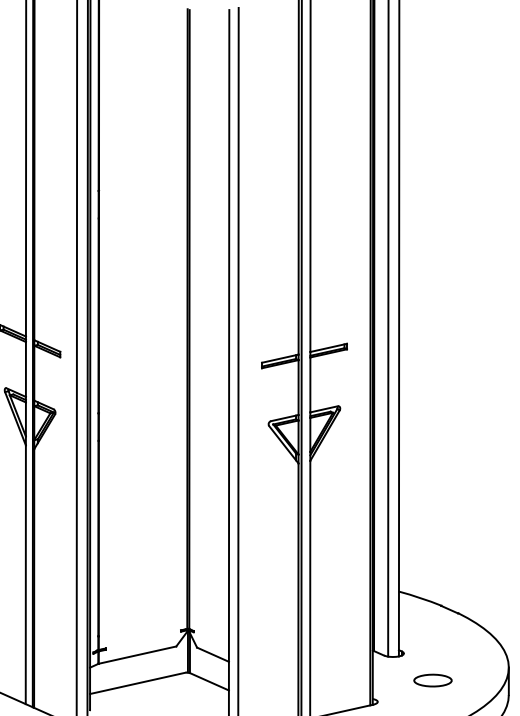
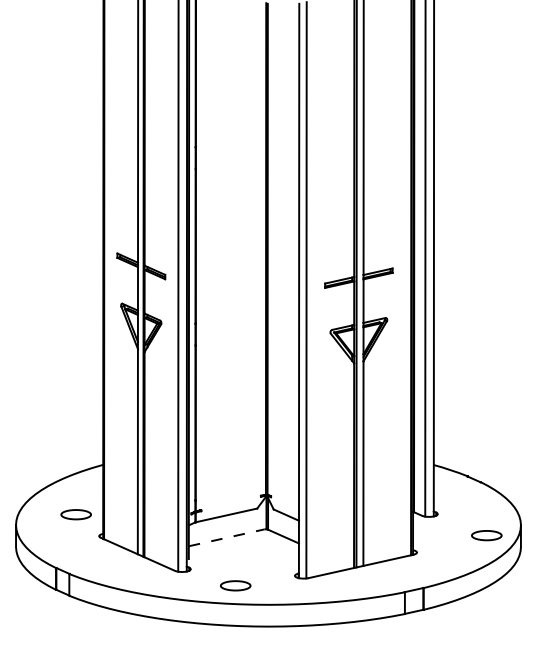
part: (432, 680) -> (486, 535), moved
line: (137, 682) -> (226, 537), solid -> dashed

